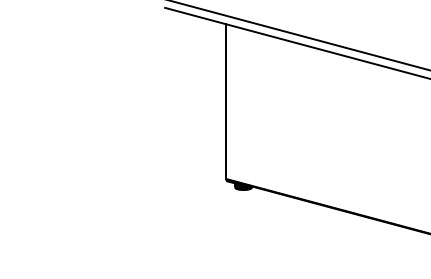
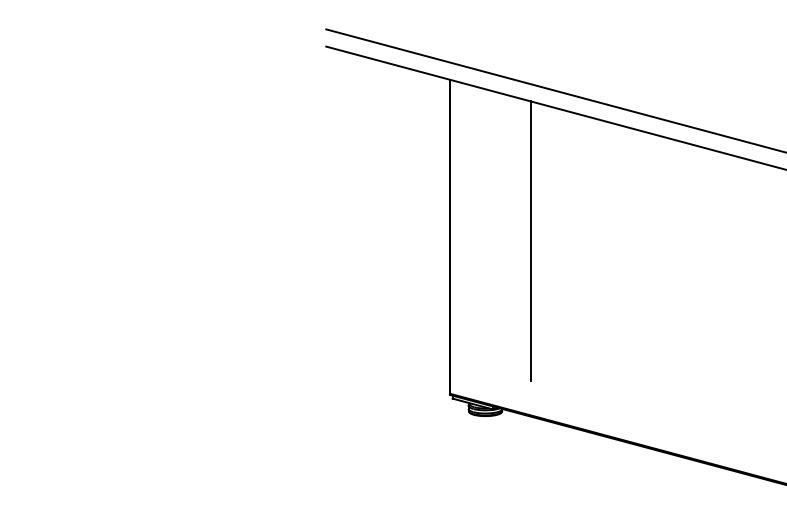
line: (265, 103) -> (530, 240), added

